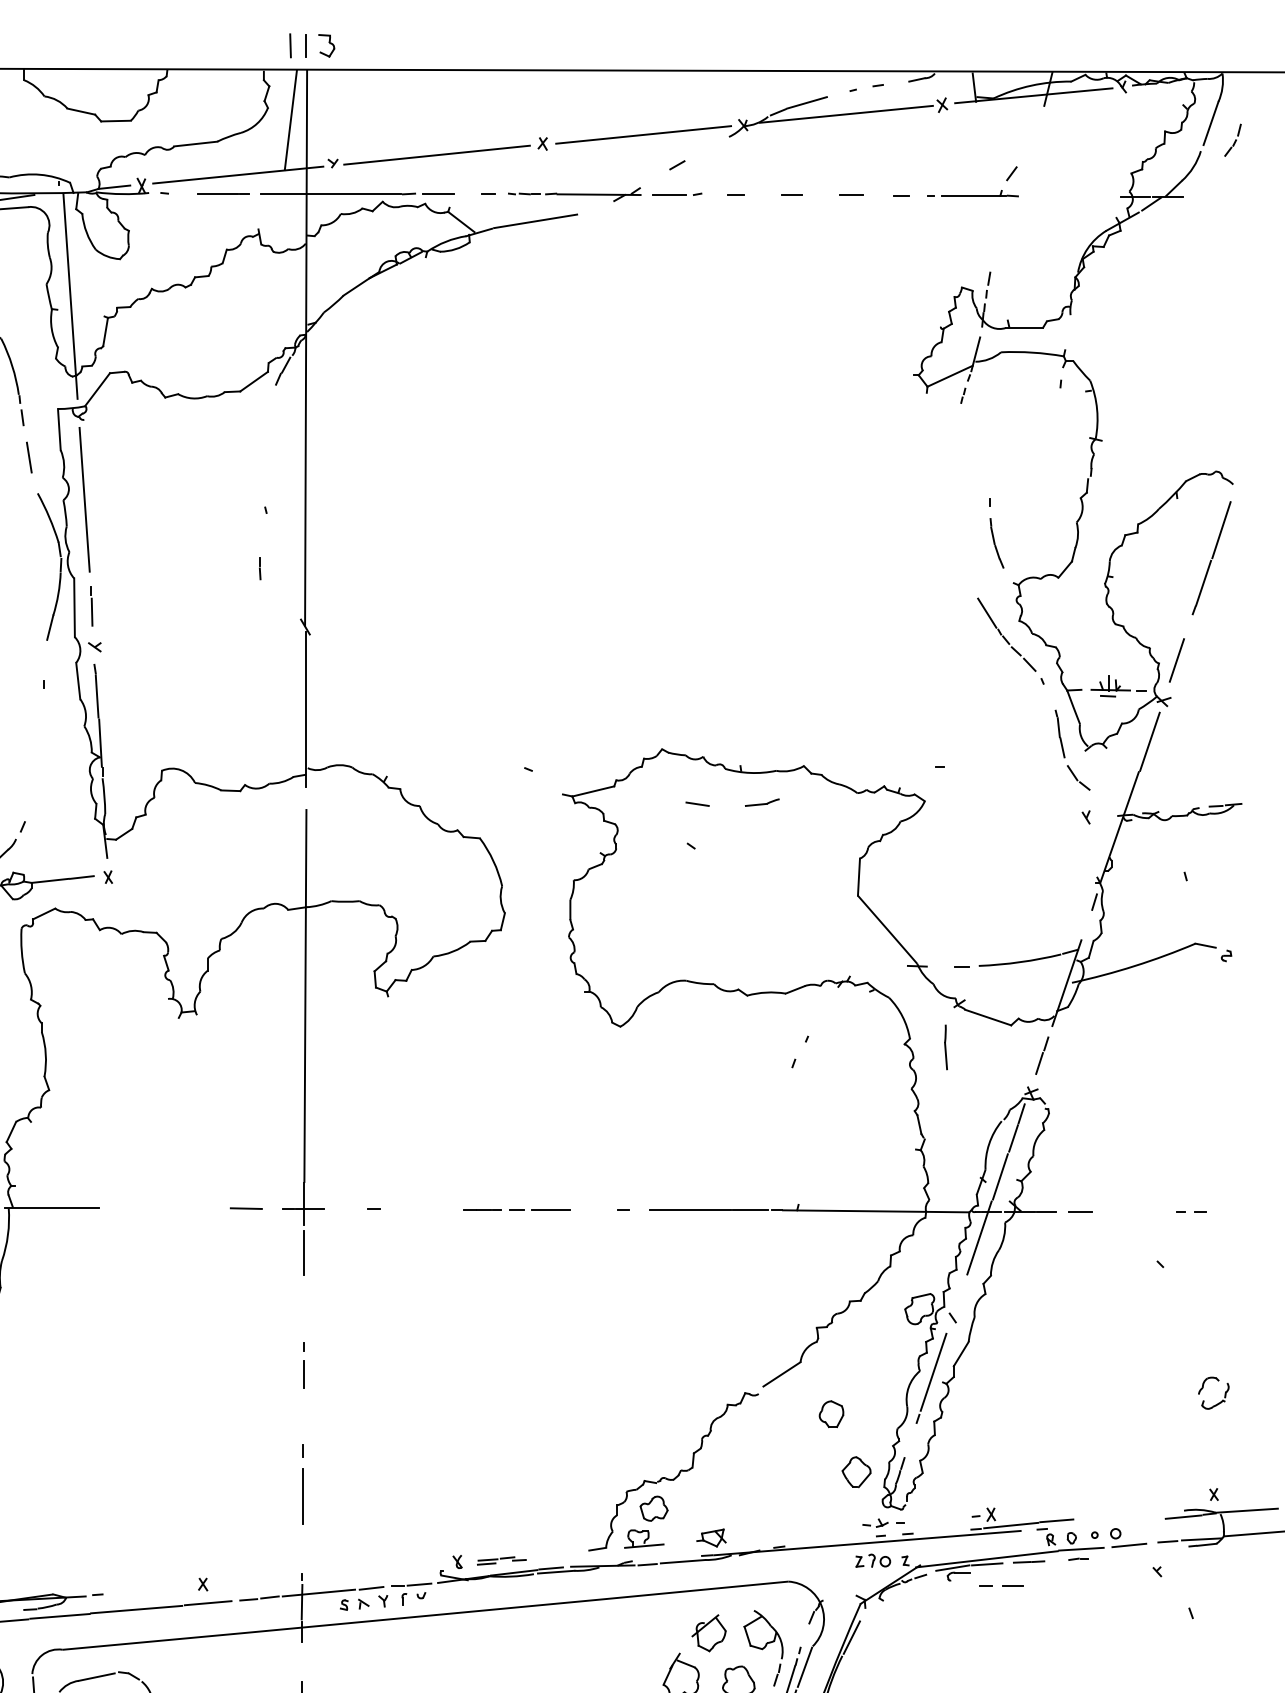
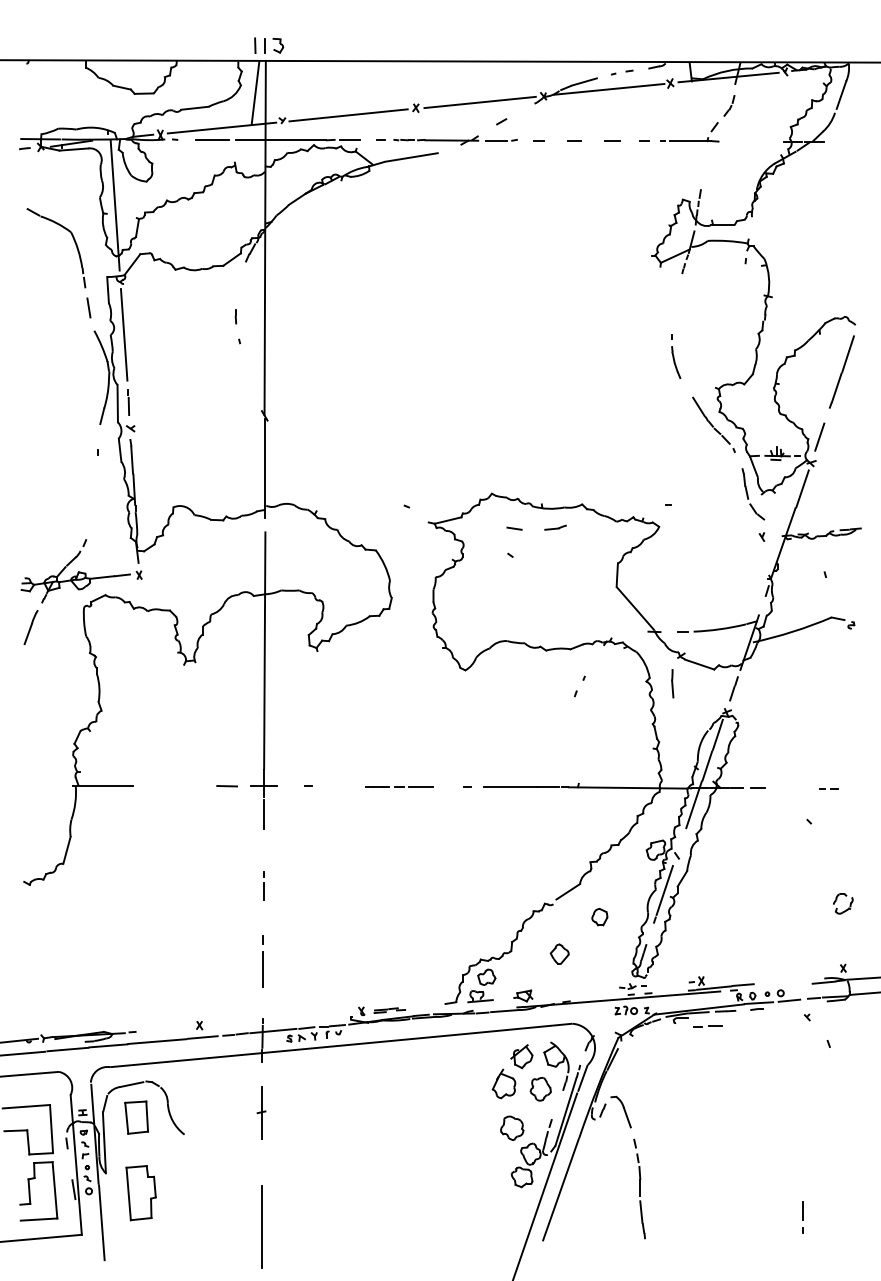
part: (1233, 139) -> (729, 105), moved
part: (997, 533) -> (676, 356), moved
part: (259, 568) -> (235, 316), moved
part: (856, 1471) -> (559, 953), moved

